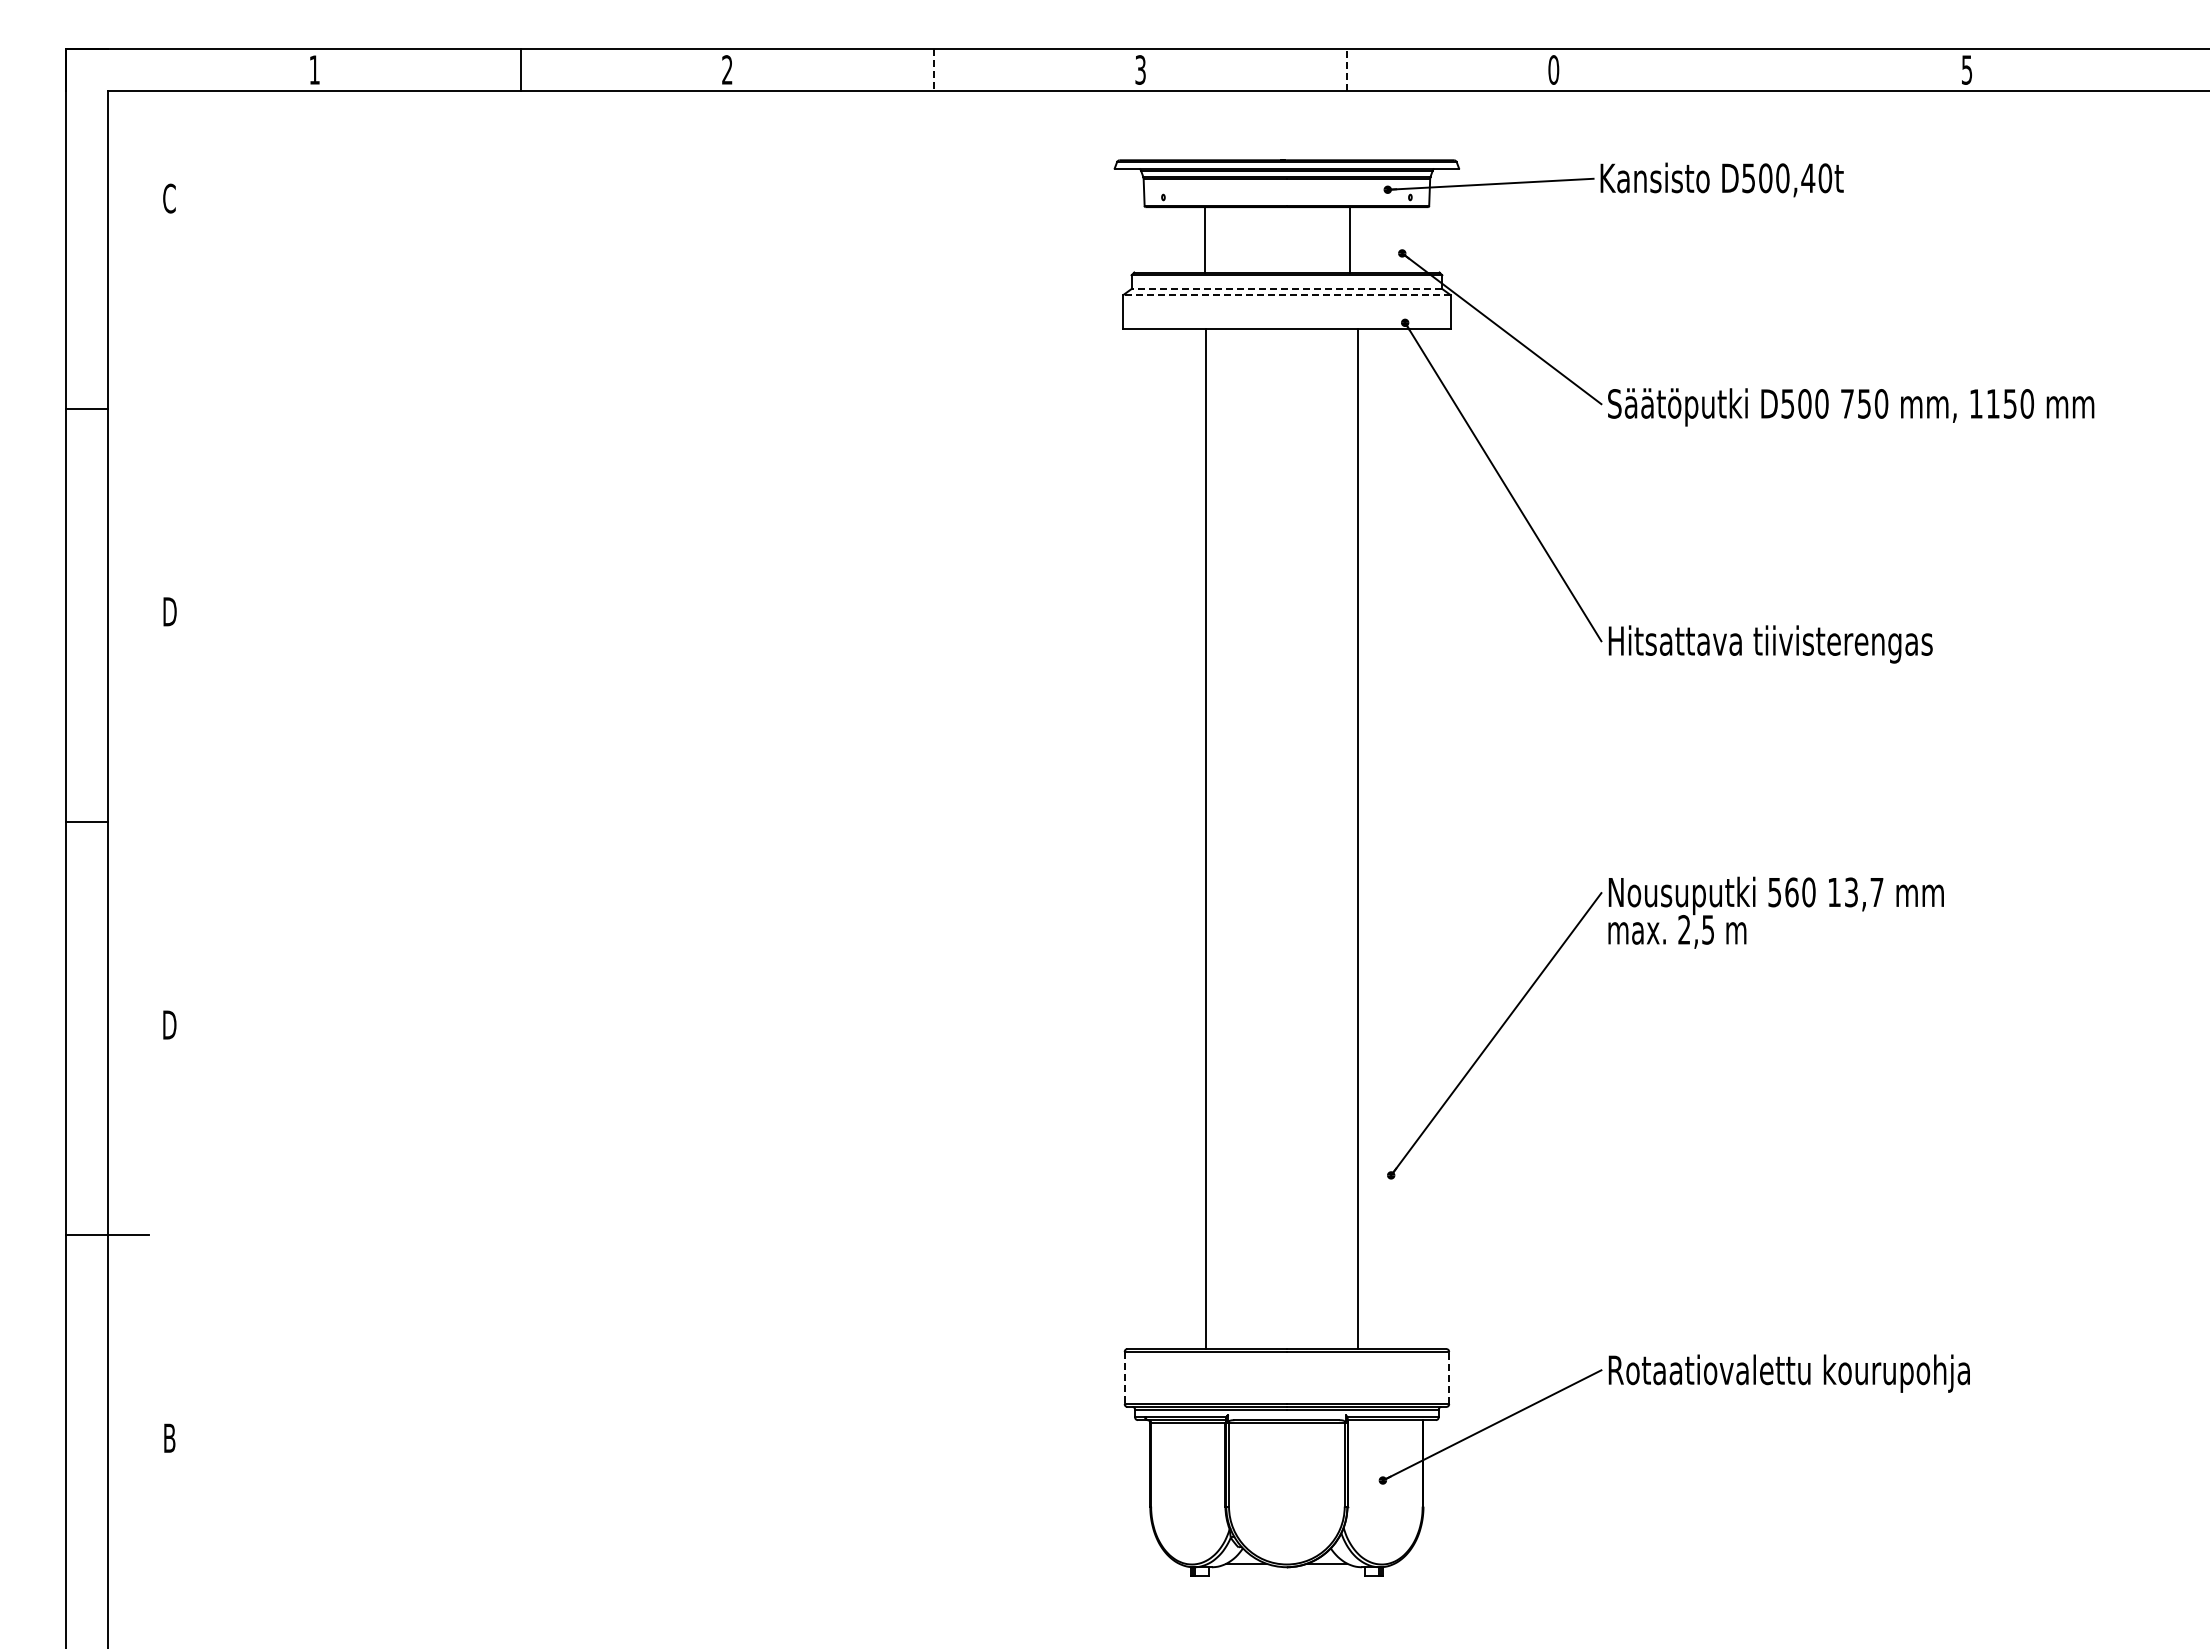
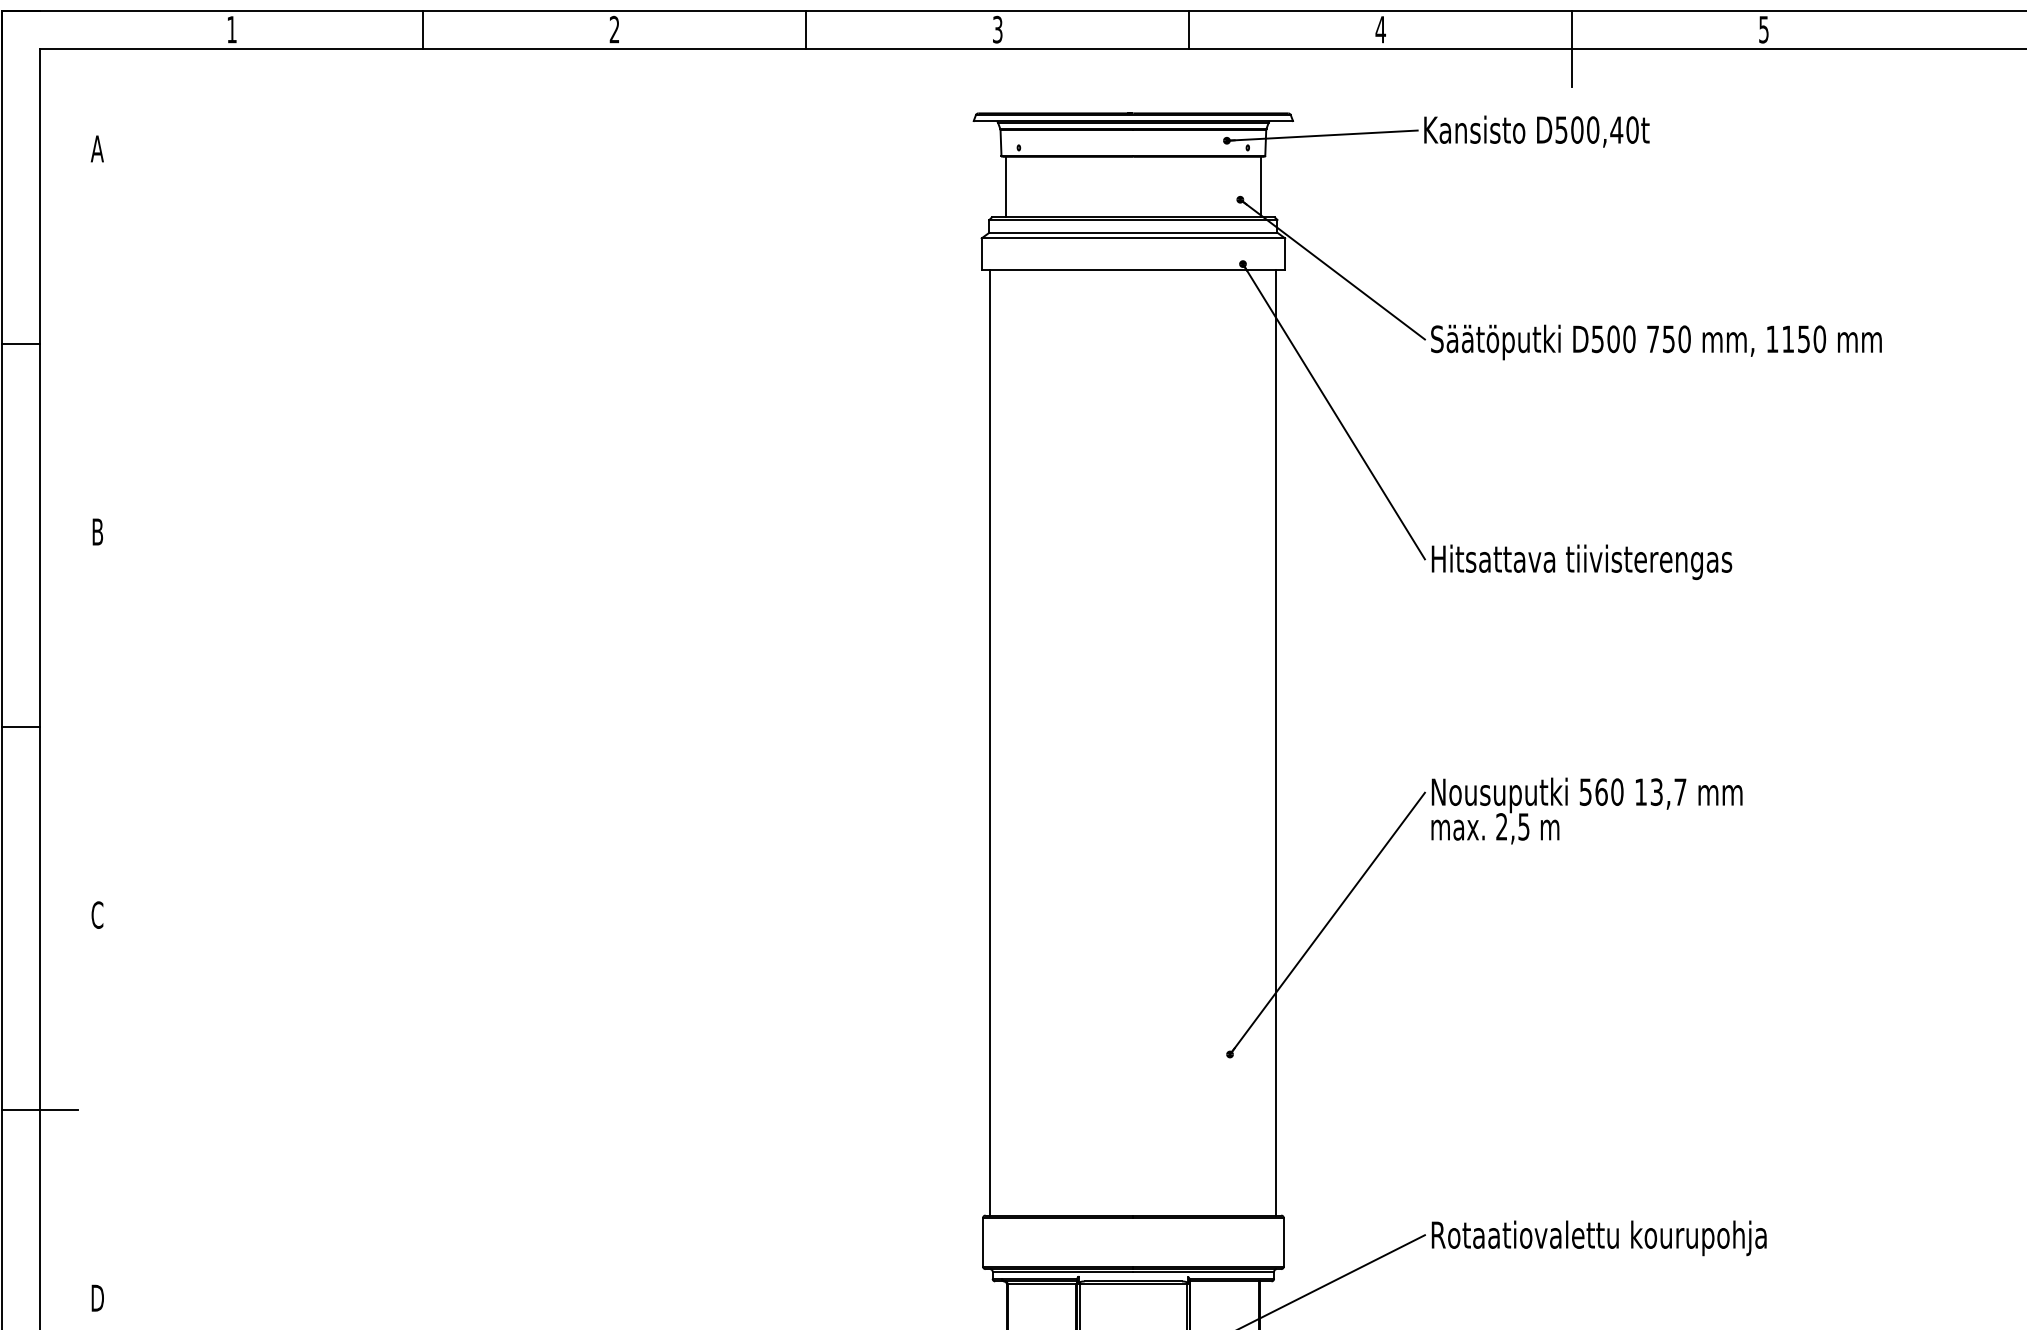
text: (1553, 69) -> (1380, 29), 0 -> 4
line: (934, 70) -> (806, 30), dashed -> solid
line: (1347, 70) -> (1189, 30), dashed -> solid
line: (1760, 90) -> (1572, 48), added
text: (169, 198) -> (97, 148), C -> A
line: (1205, 239) -> (1005, 186), moved
line: (1349, 239) -> (1260, 186), moved
line: (1286, 289) -> (1133, 233), dashed -> solid
line: (1286, 295) -> (1133, 238), dashed -> solid
text: (169, 611) -> (97, 531), D -> B
line: (1205, 839) -> (990, 743), moved
line: (1358, 839) -> (1276, 743), moved
text: (169, 1024) -> (97, 914), D -> C
line: (1449, 1377) -> (1284, 1241), dashed -> solid
line: (1124, 1378) -> (982, 1242), dashed -> solid
text: (169, 1437) -> (97, 1297), B -> D

